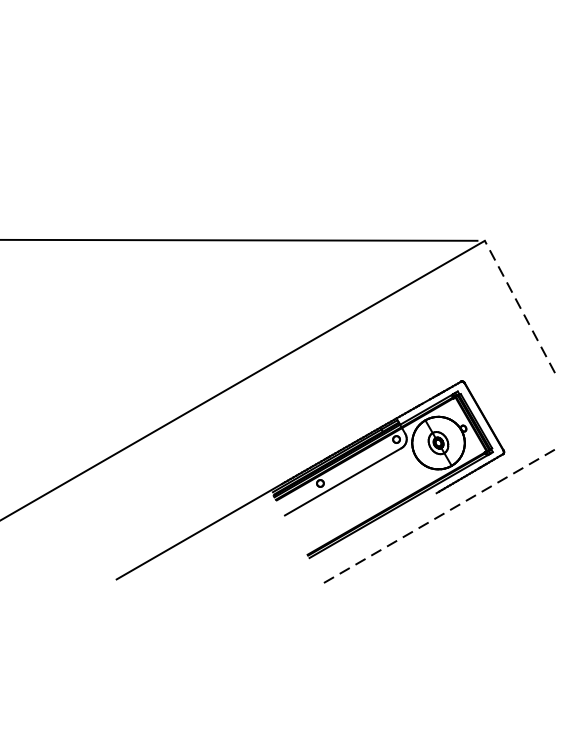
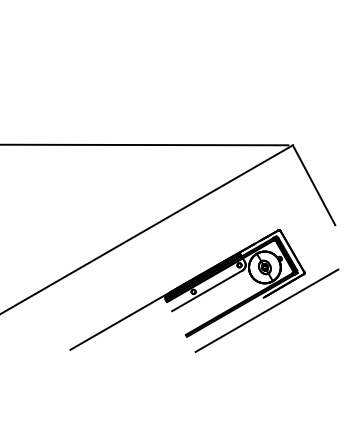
line: (518, 305) -> (313, 184), dashed -> solid
line: (442, 514) -> (267, 310), dashed -> solid

